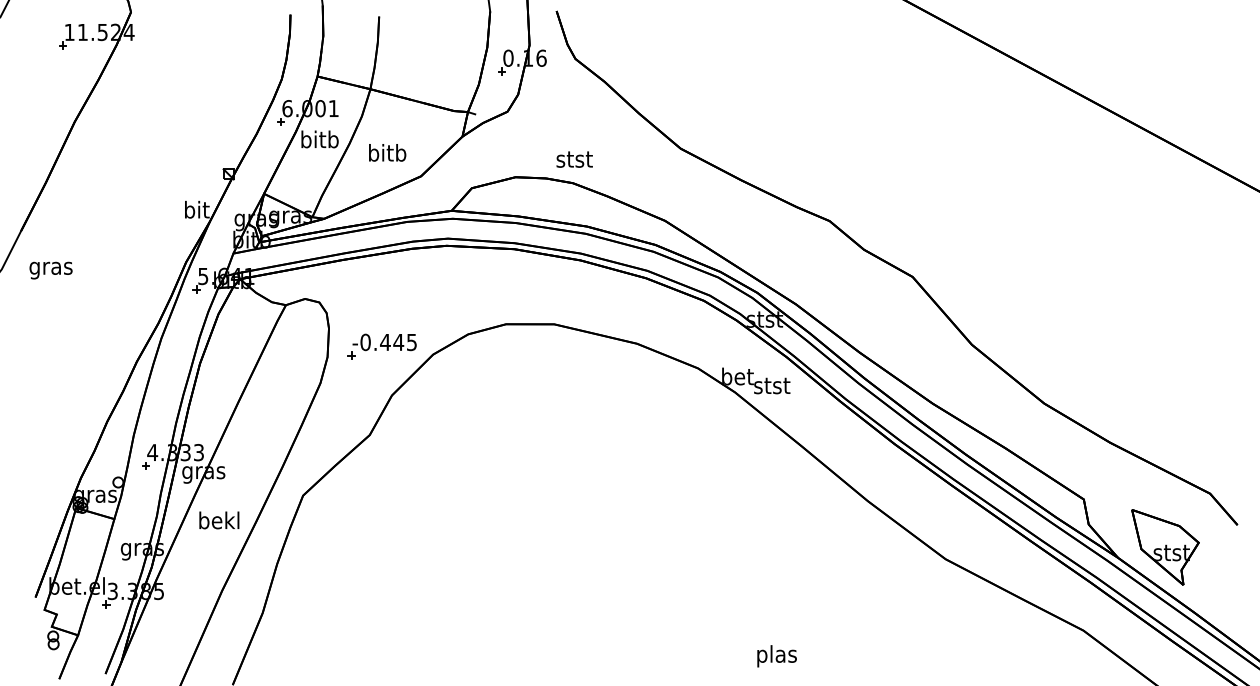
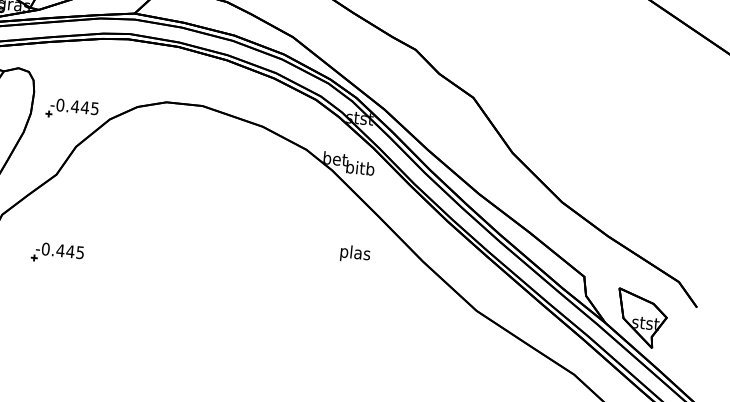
text: (771, 385) -> (359, 168), stst -> bitb
part: (381, 539) -> (57, 253), added
text: (776, 656) -> (354, 254), moved

